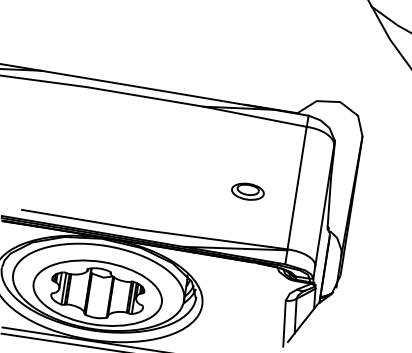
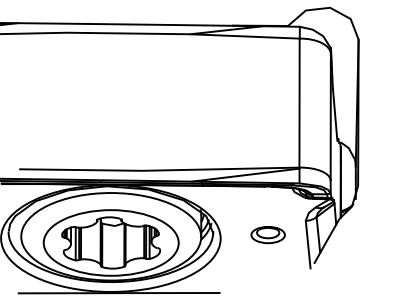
part: (247, 191) -> (267, 234), moved

